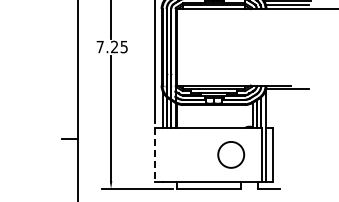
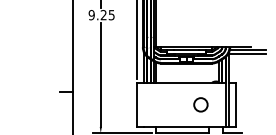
text: (99, 46) -> (91, 14), 7.25 -> 9.25
line: (287, 93) -> (247, 53), added
line: (154, 154) -> (136, 104), dashed -> solid
circle: (231, 154) -> (201, 104), size x0.62

